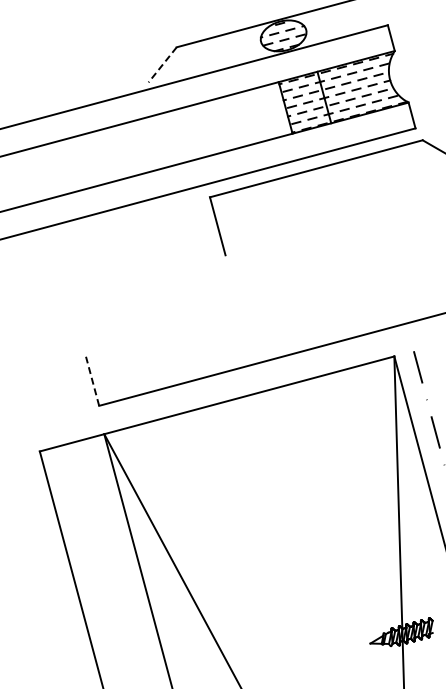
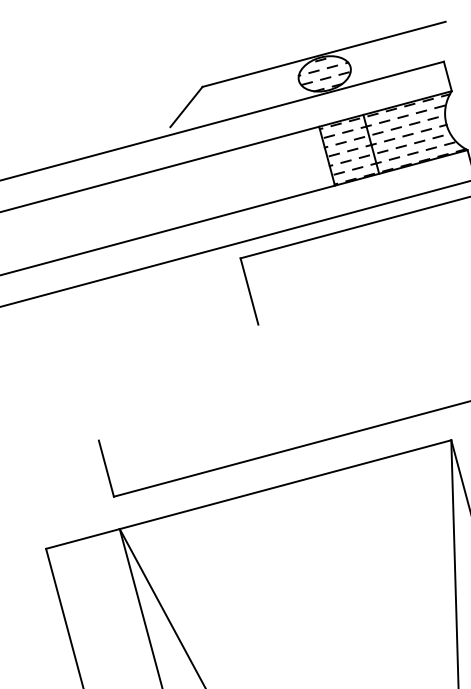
line: (162, 64) -> (186, 106), dashed -> solid
line: (92, 380) -> (106, 467), dashed -> solid

